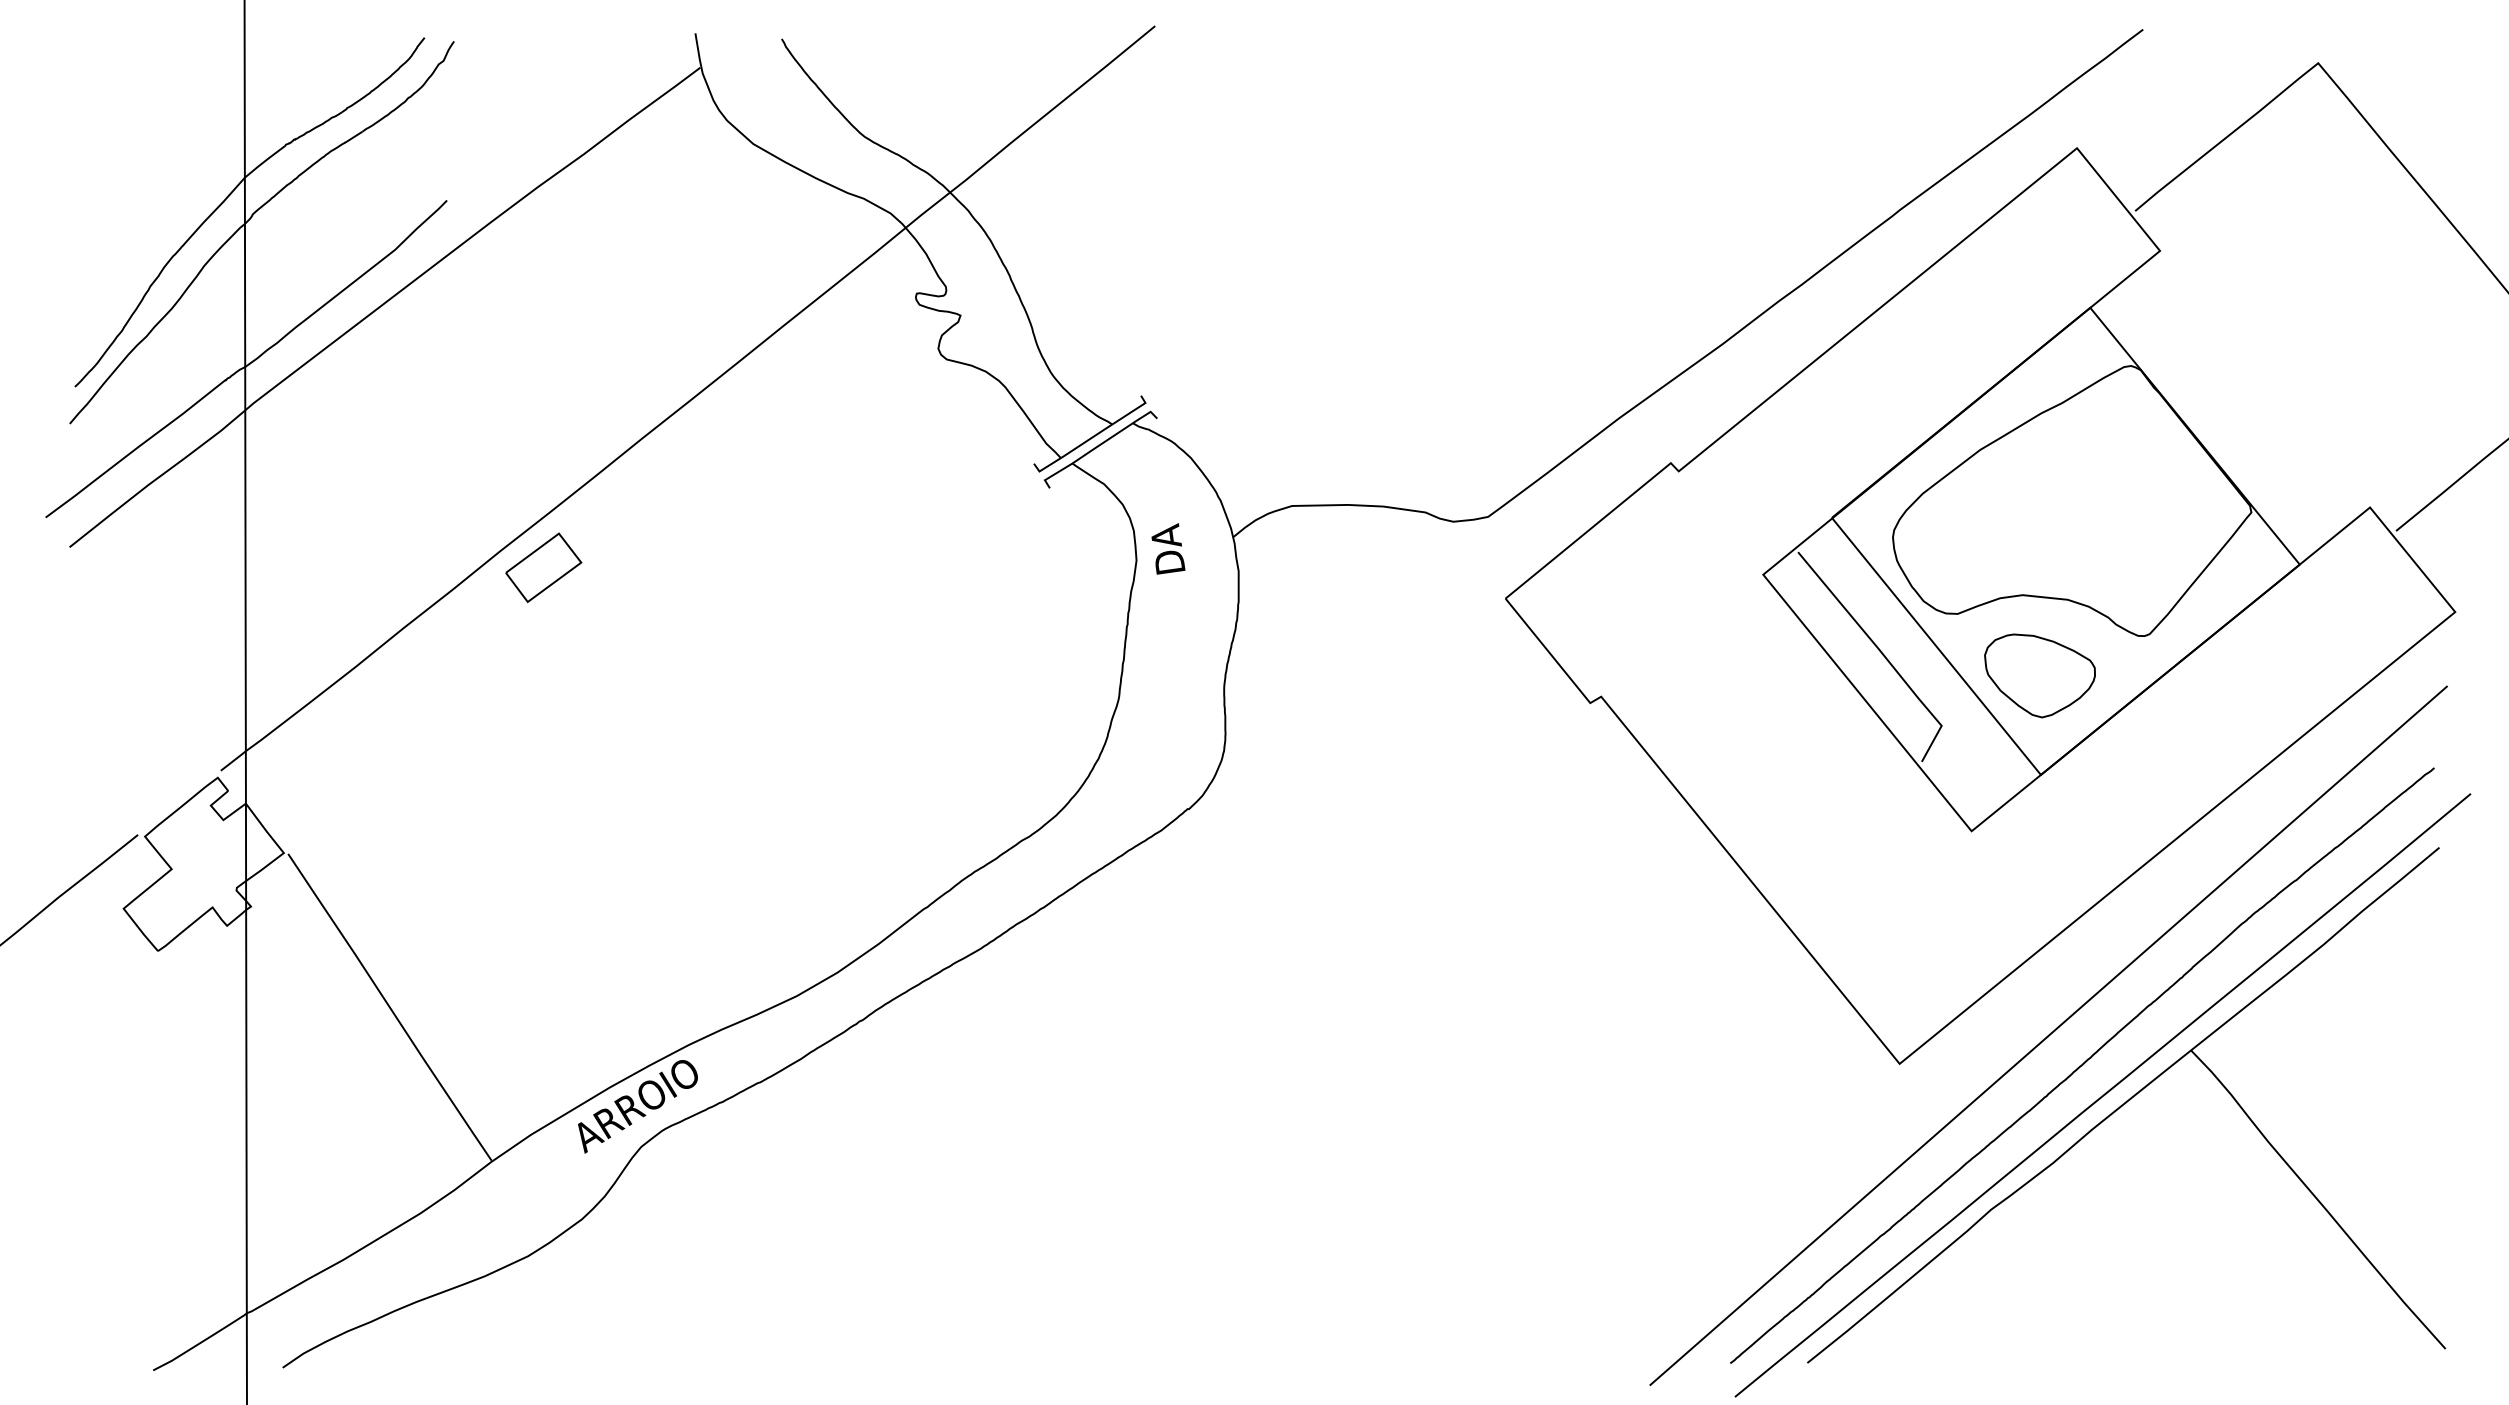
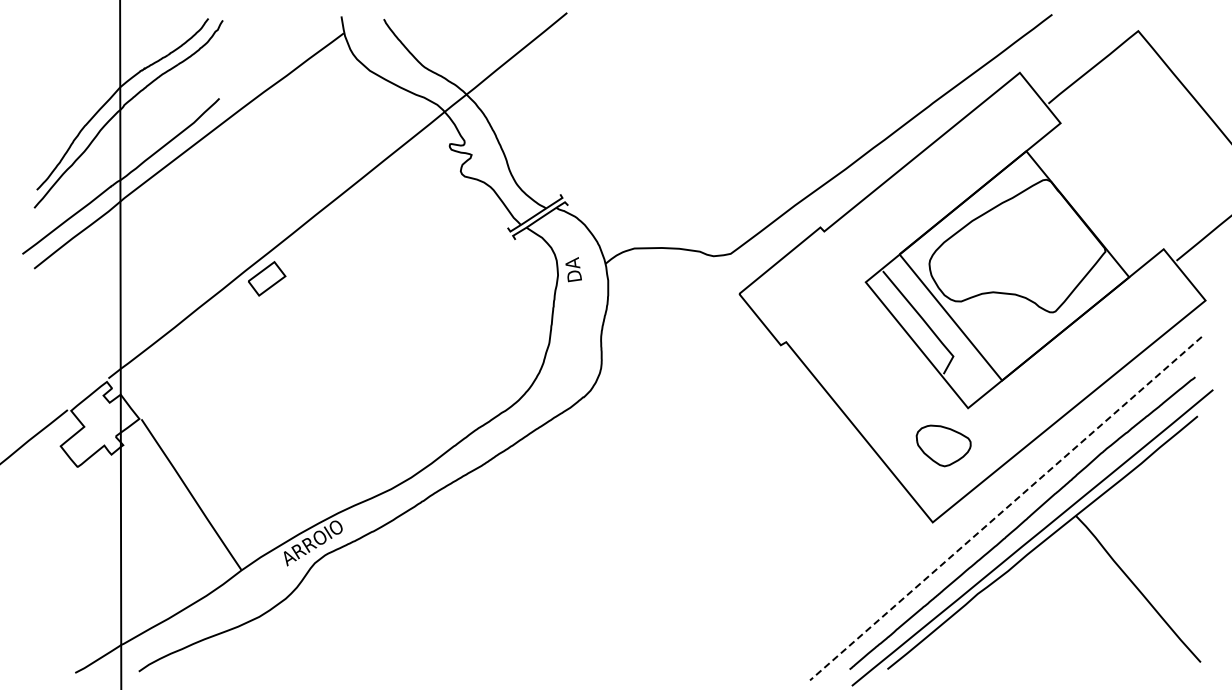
part: (2039, 675) -> (943, 445), moved
line: (2047, 1035) -> (1005, 508), solid -> dashed

